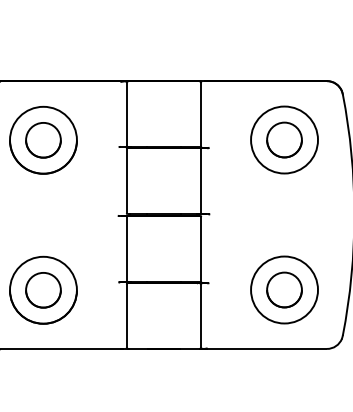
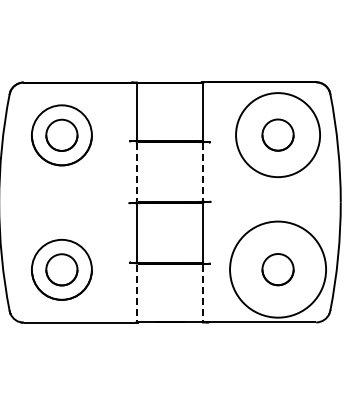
circle: (284, 140) -> (278, 135), size x1.4
line: (126, 181) -> (136, 172), solid -> dashed
line: (201, 181) -> (203, 172), solid -> dashed
circle: (284, 289) -> (278, 269), size x1.6
line: (126, 316) -> (136, 293), solid -> dashed
line: (201, 316) -> (203, 293), solid -> dashed

